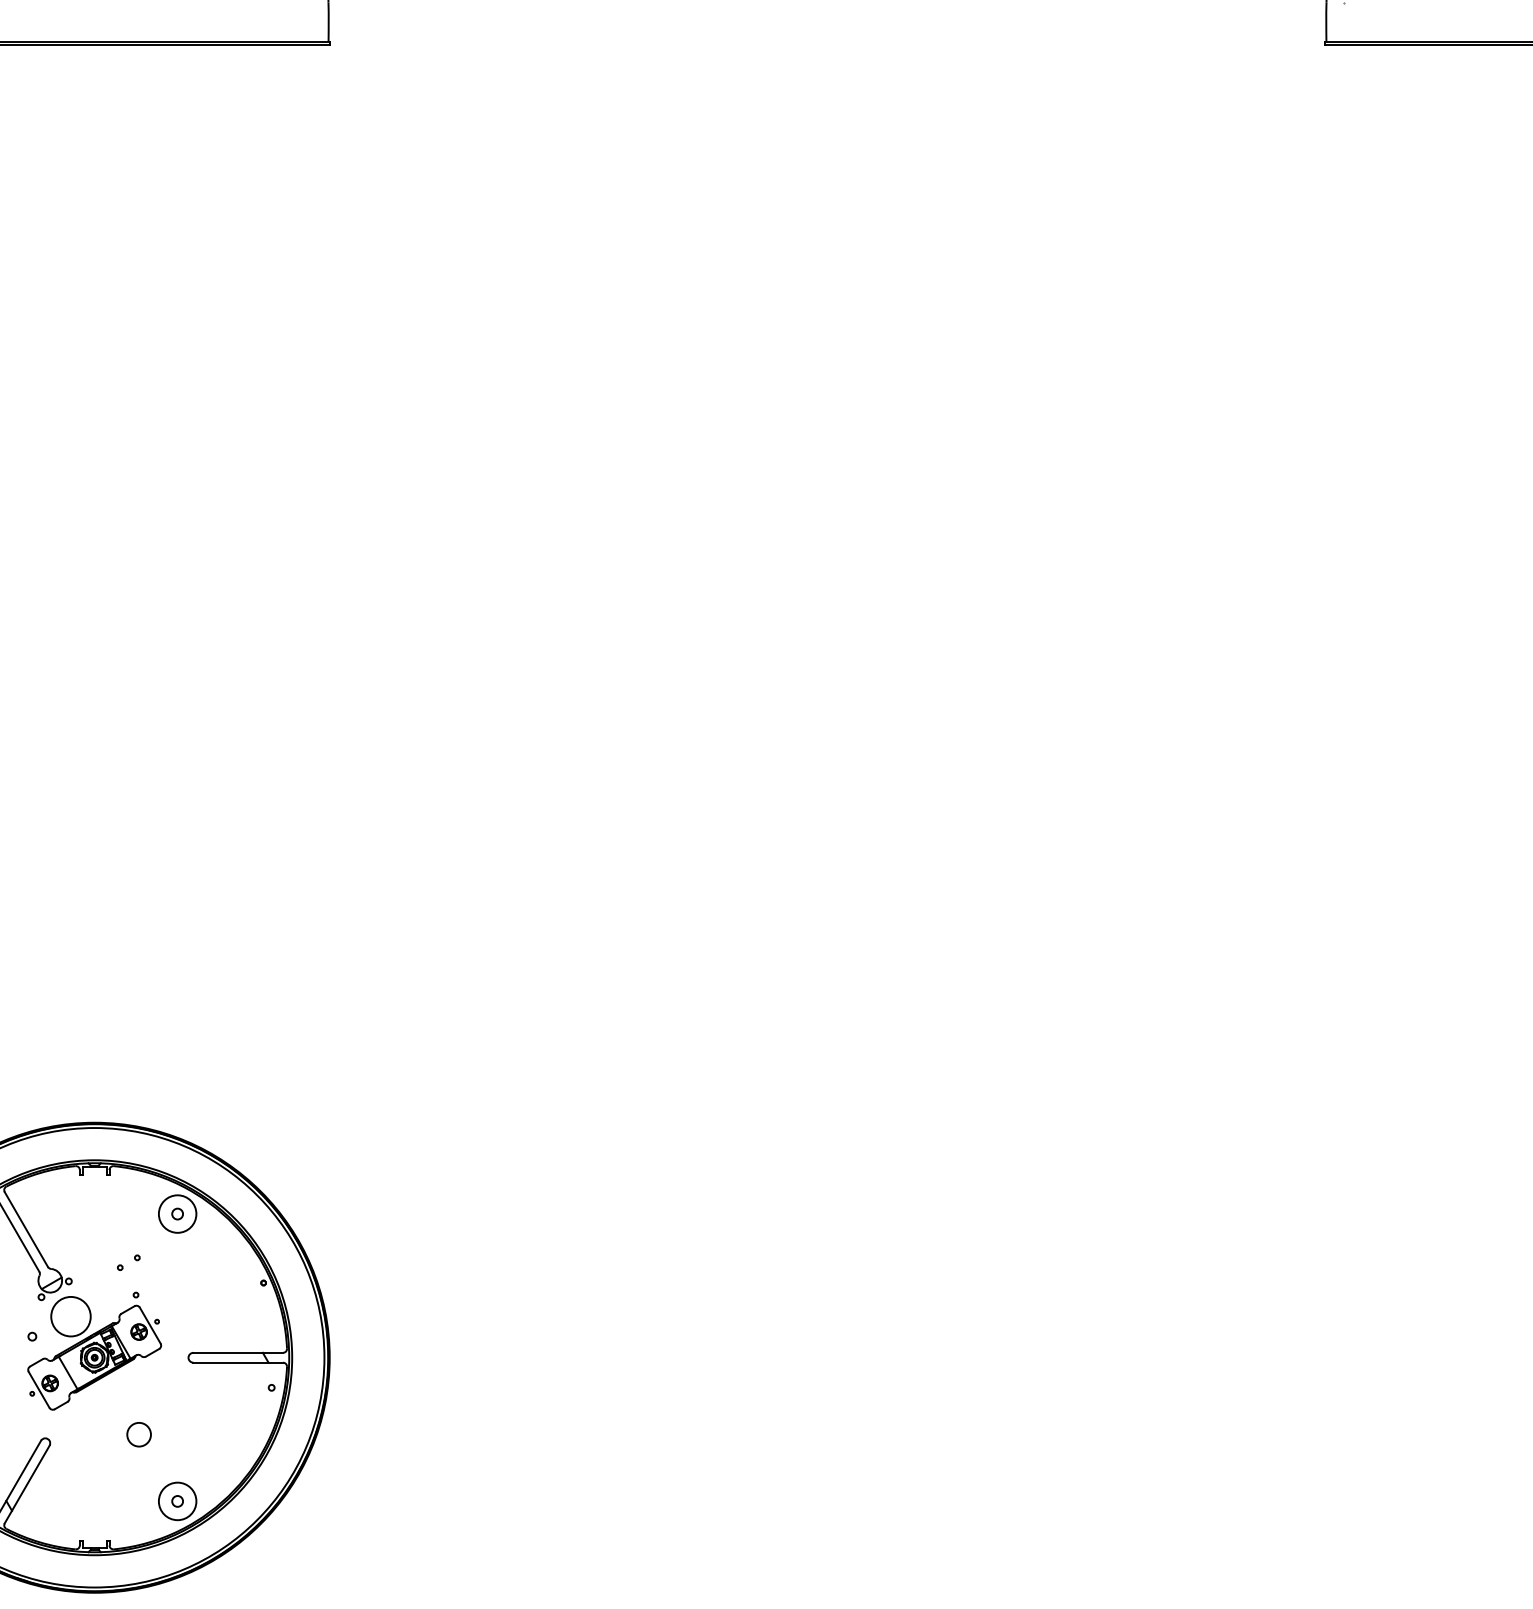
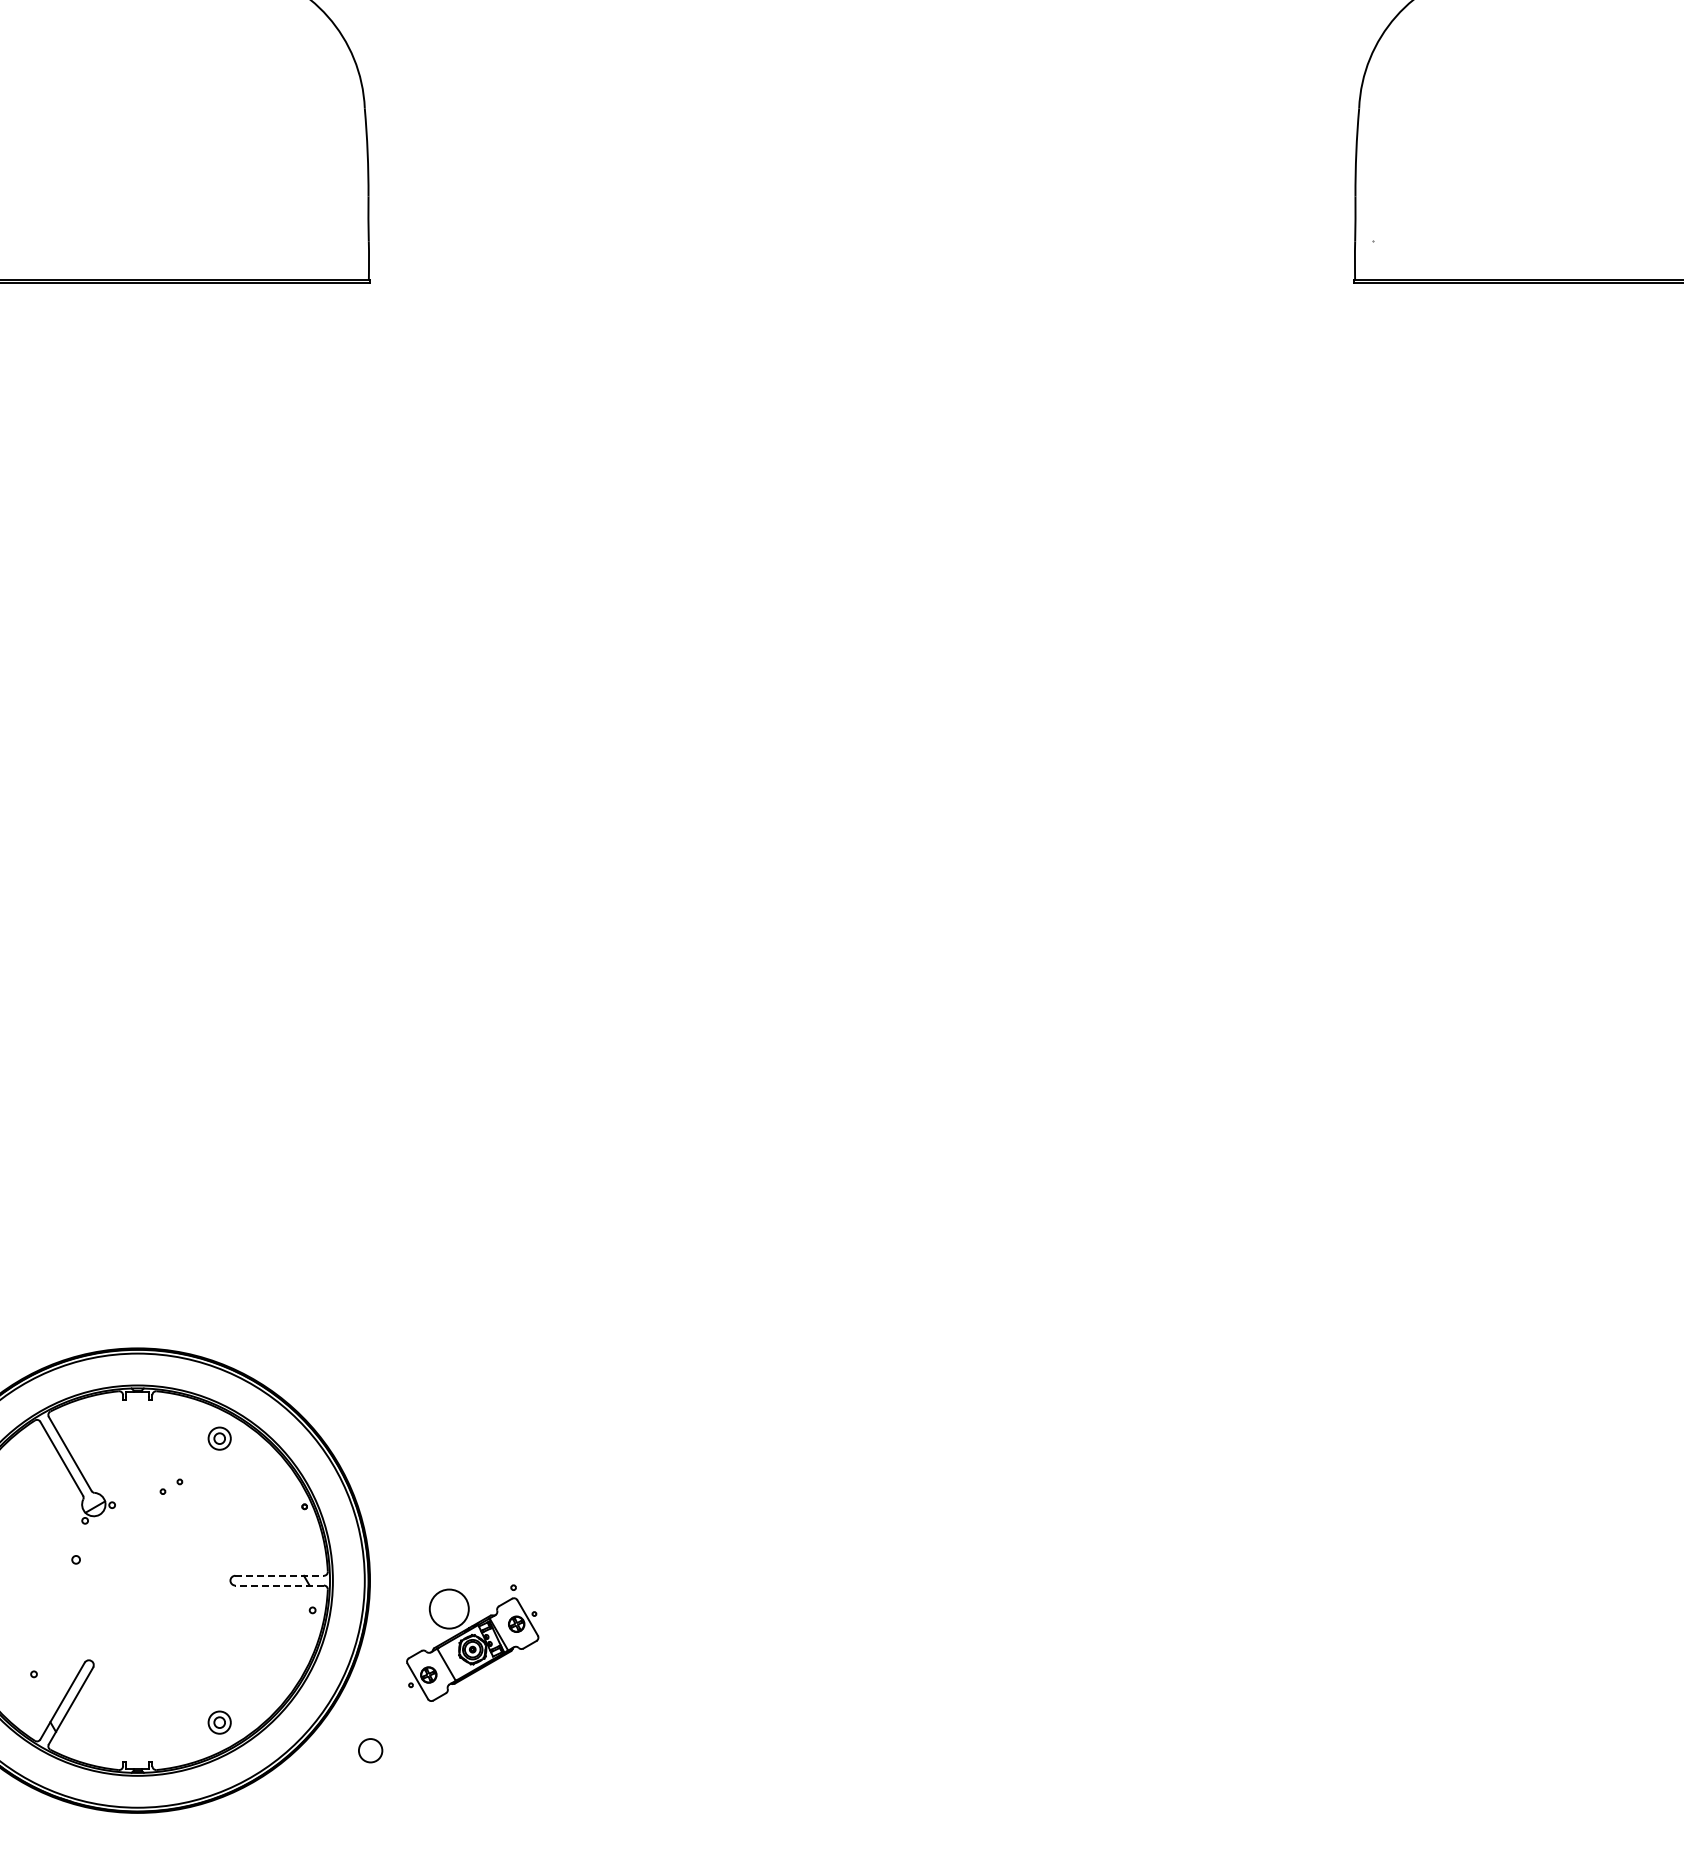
circle: (177, 1213) -> (219, 1438), size x0.6
part: (94, 1350) -> (472, 1642), moved
line: (239, 1352) -> (280, 1575), solid -> dashed
line: (238, 1362) -> (279, 1585), solid -> dashed
circle: (138, 1434) -> (370, 1750), moved
circle: (177, 1501) -> (219, 1722), size x0.6

